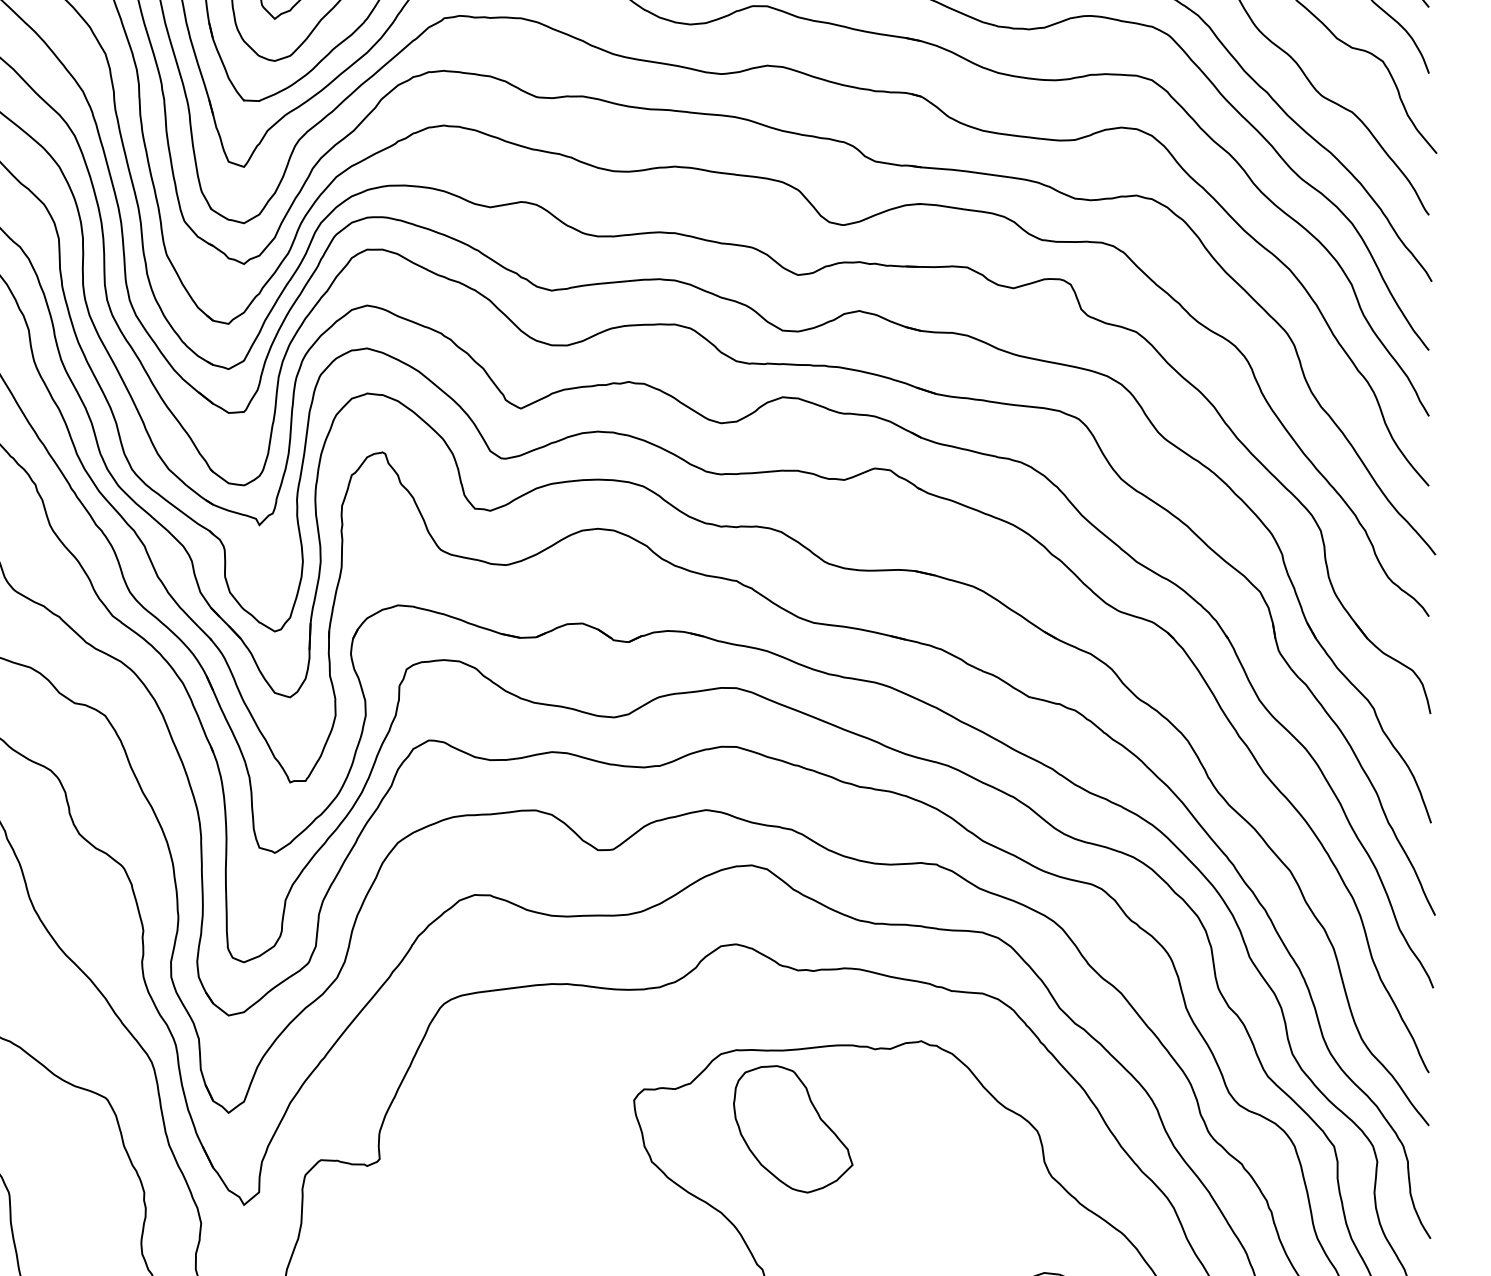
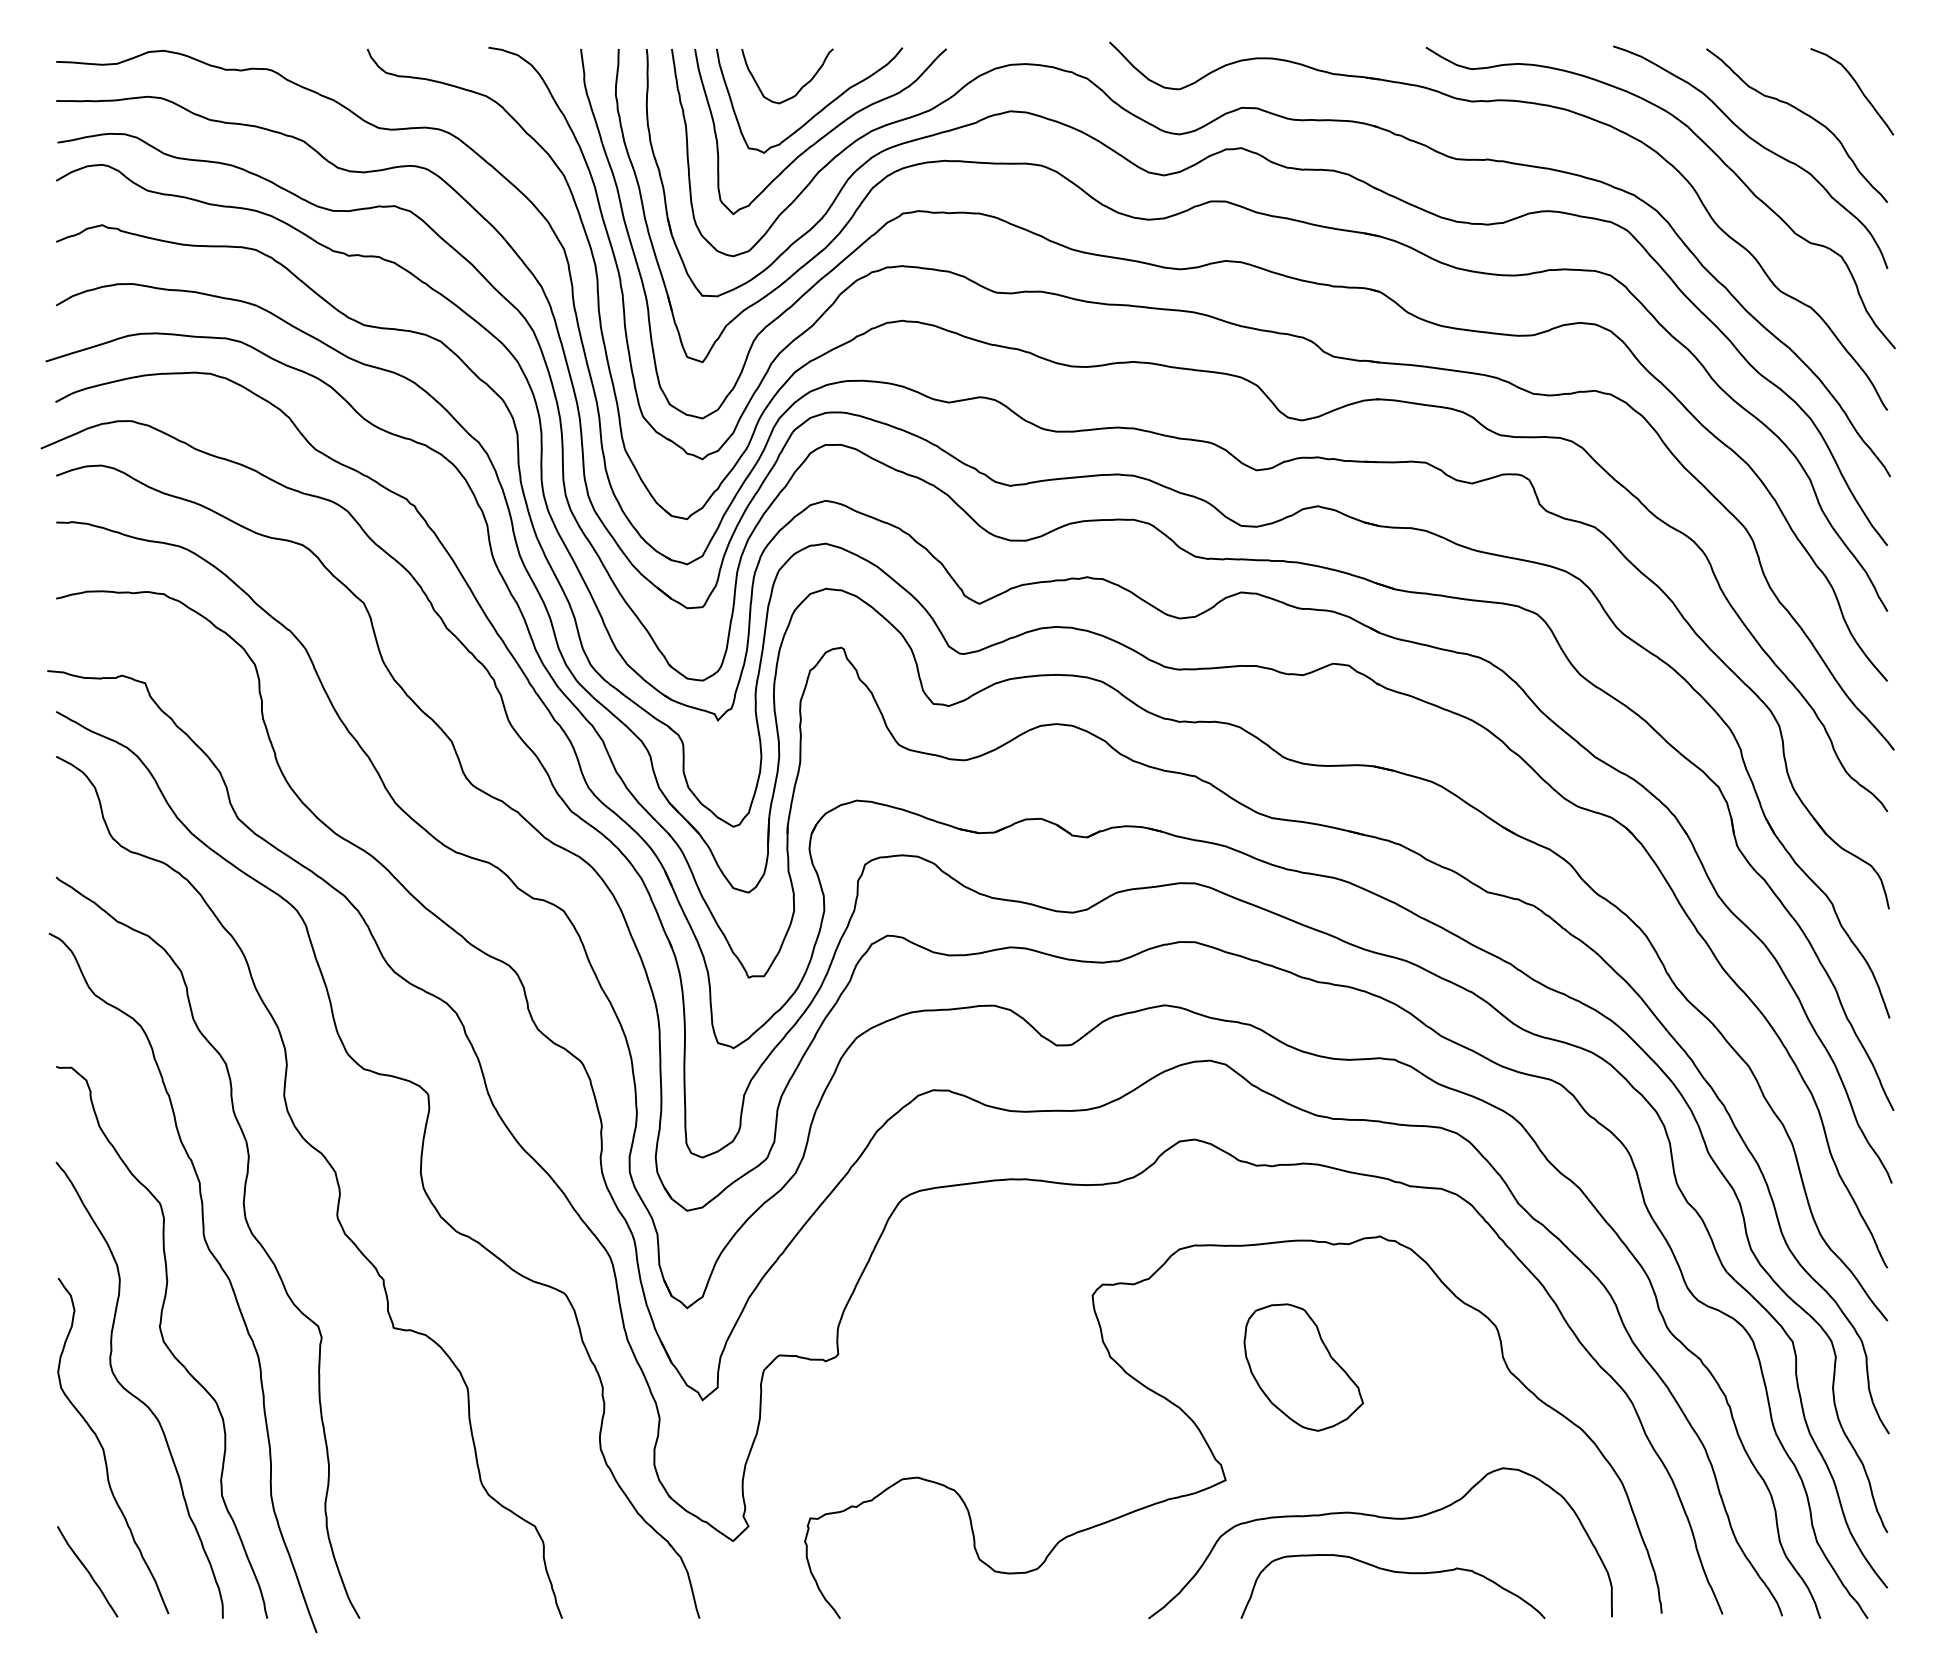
part: (792, 1129) -> (1303, 1367), moved

